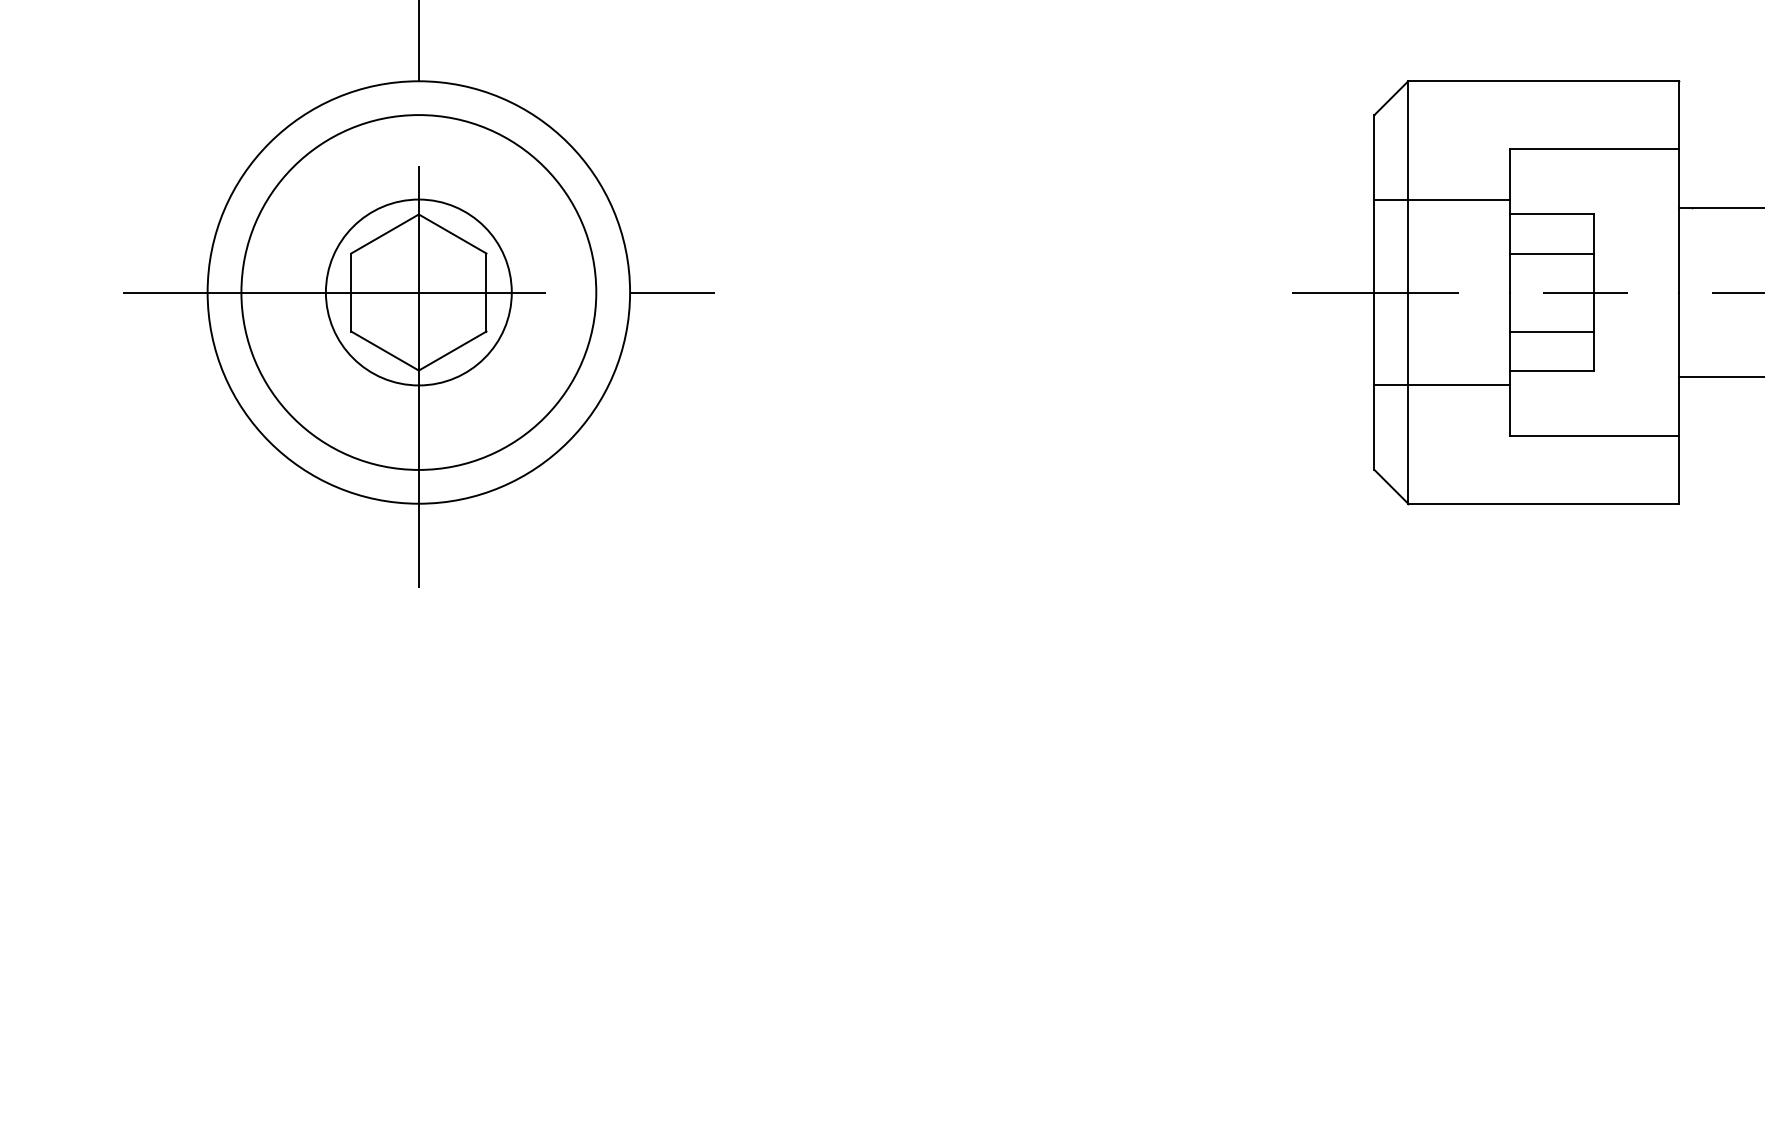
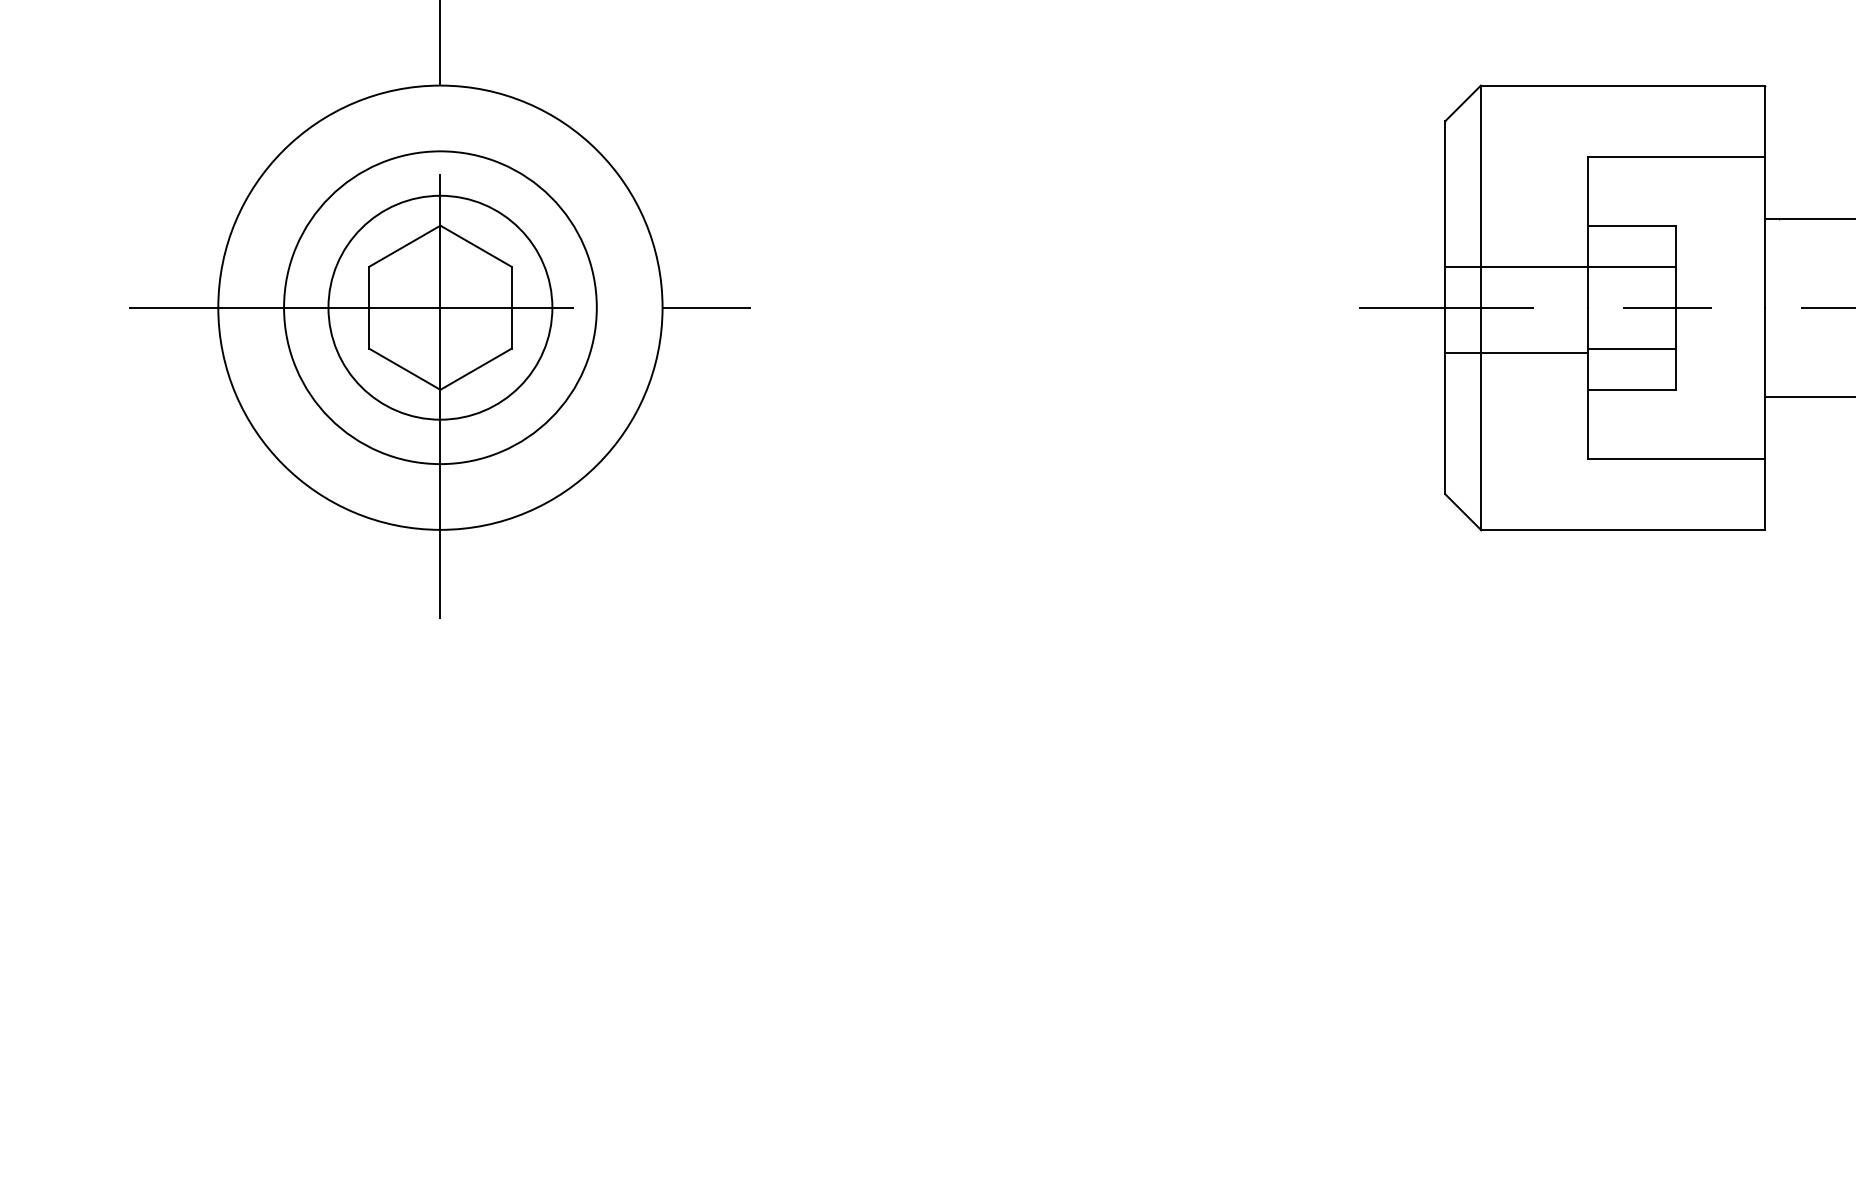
line: (1441, 199) -> (1515, 266), moved
circle: (418, 292) -> (440, 307), size x0.6
circle: (418, 292) -> (440, 307), size x1.6
line: (1441, 385) -> (1515, 352), moved

